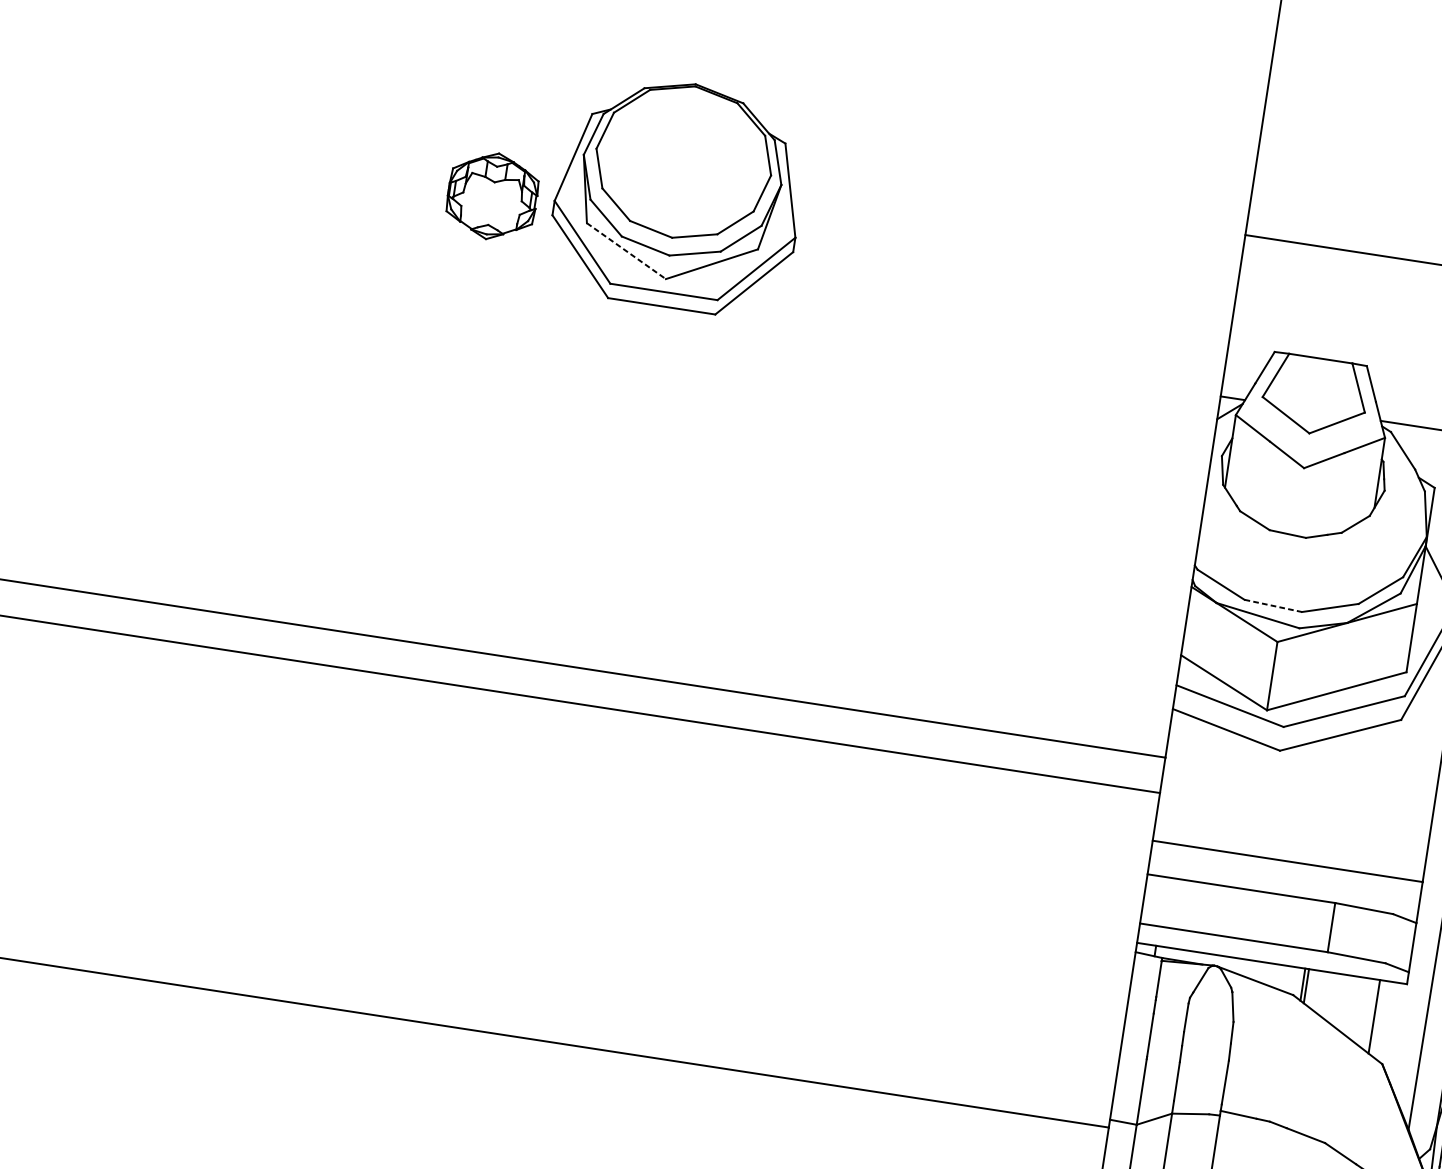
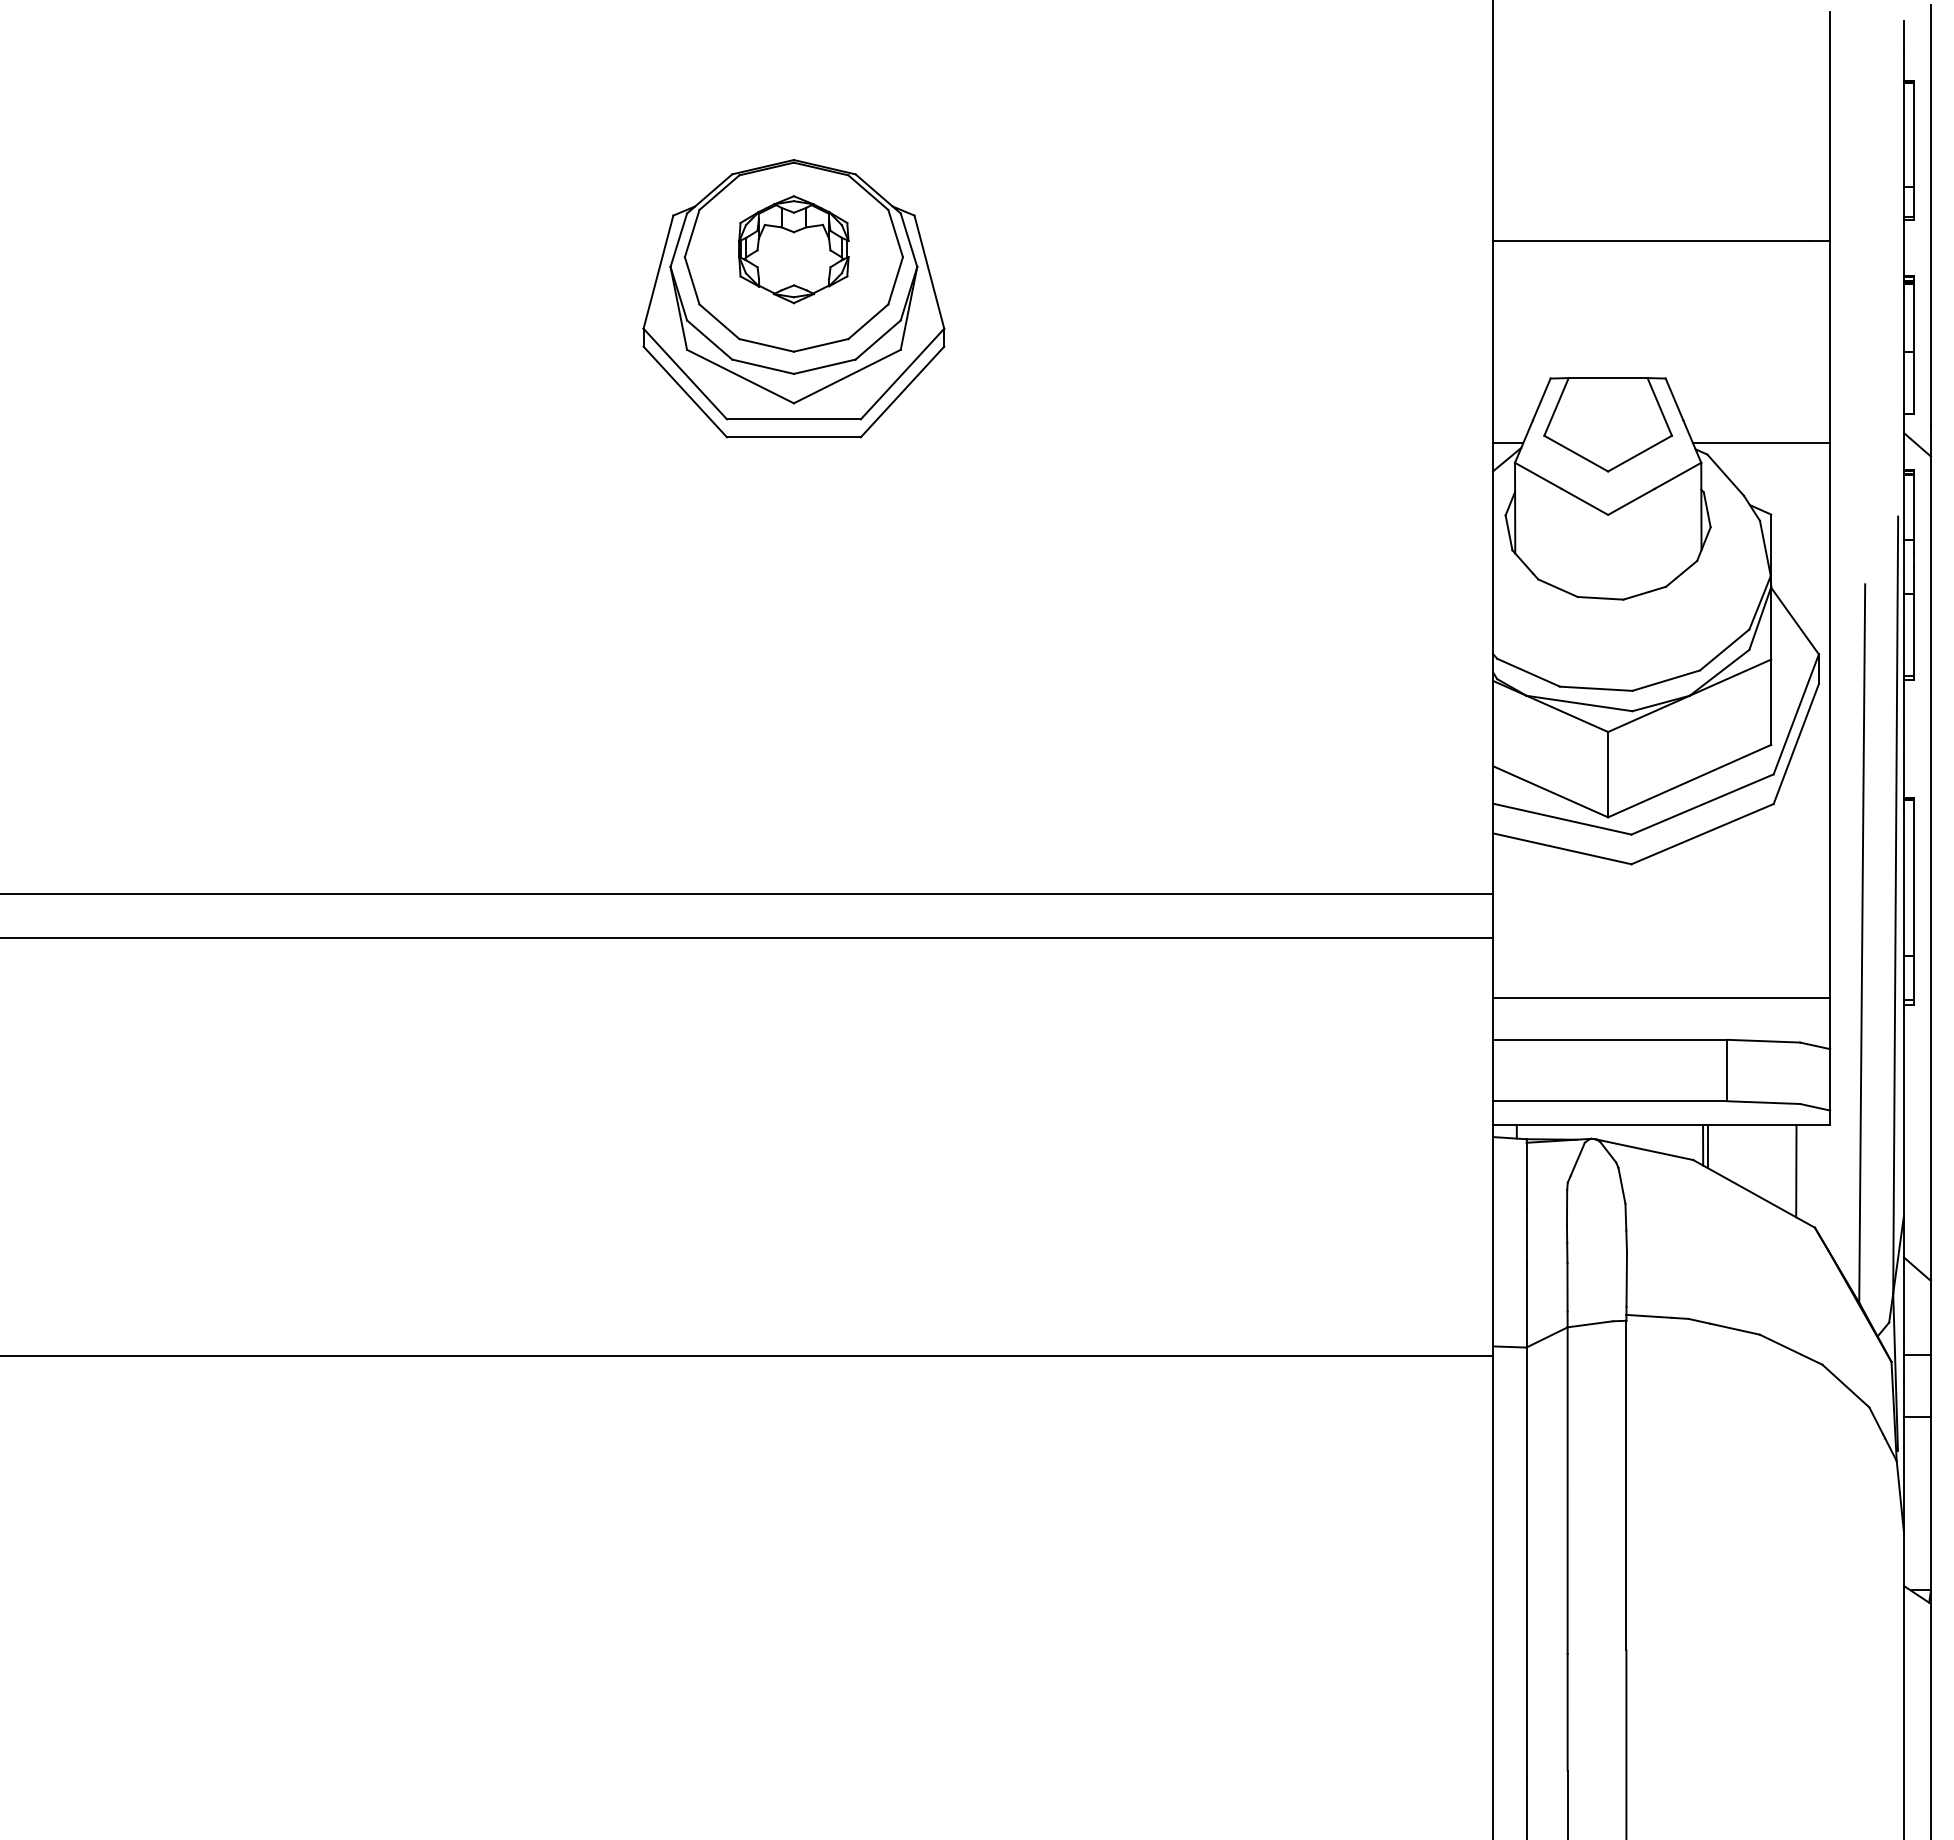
part: (492, 196) -> (793, 249), moved
line: (626, 251) -> (740, 376), dashed -> solid
line: (1273, 605) -> (1596, 688), dashed -> solid

